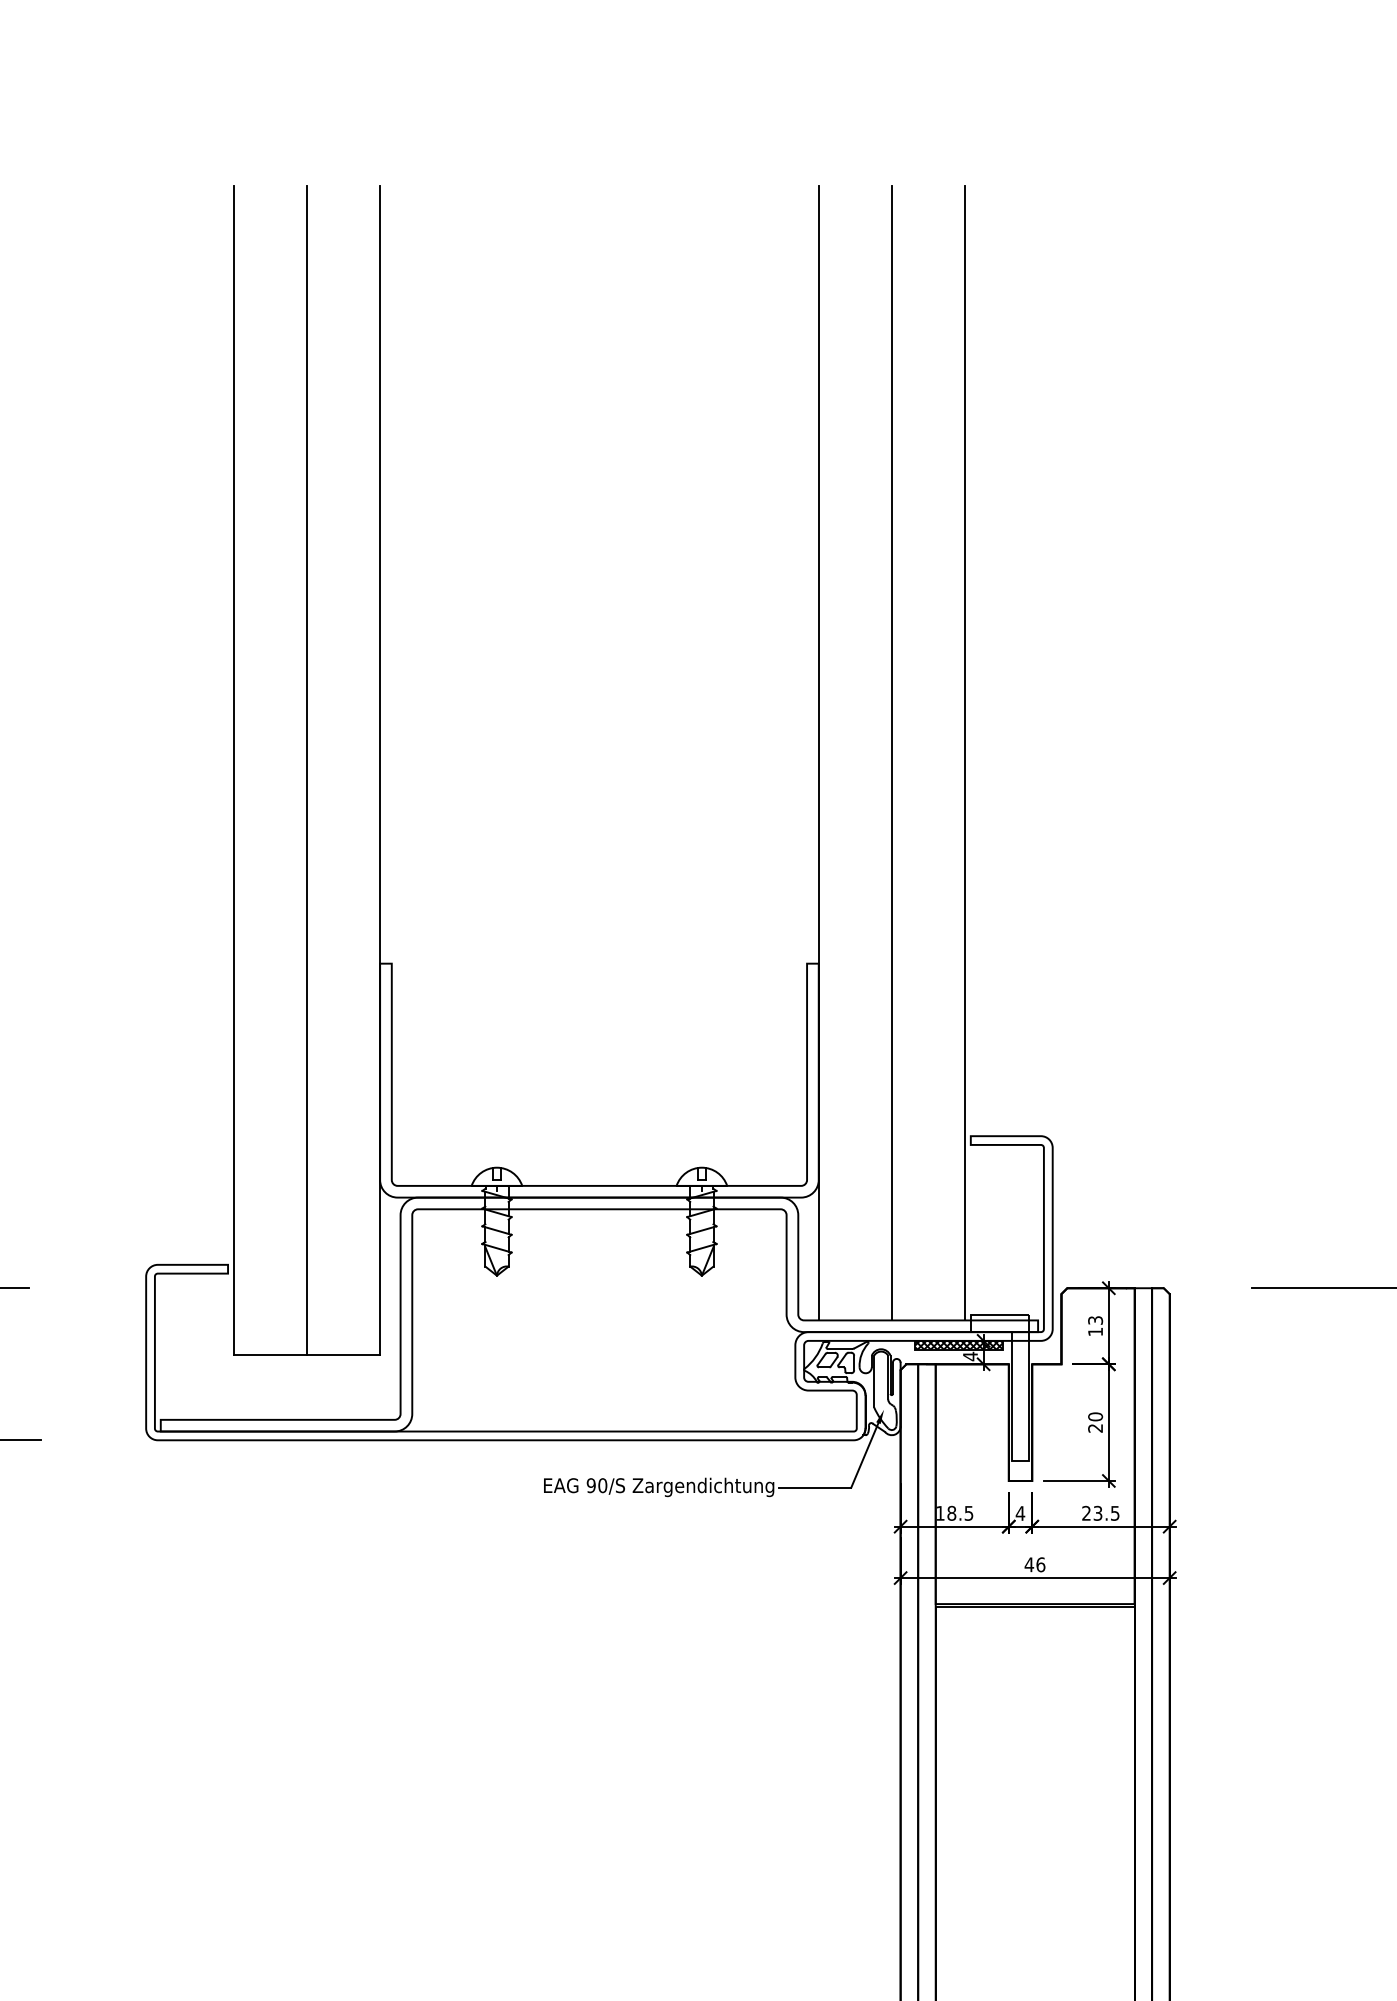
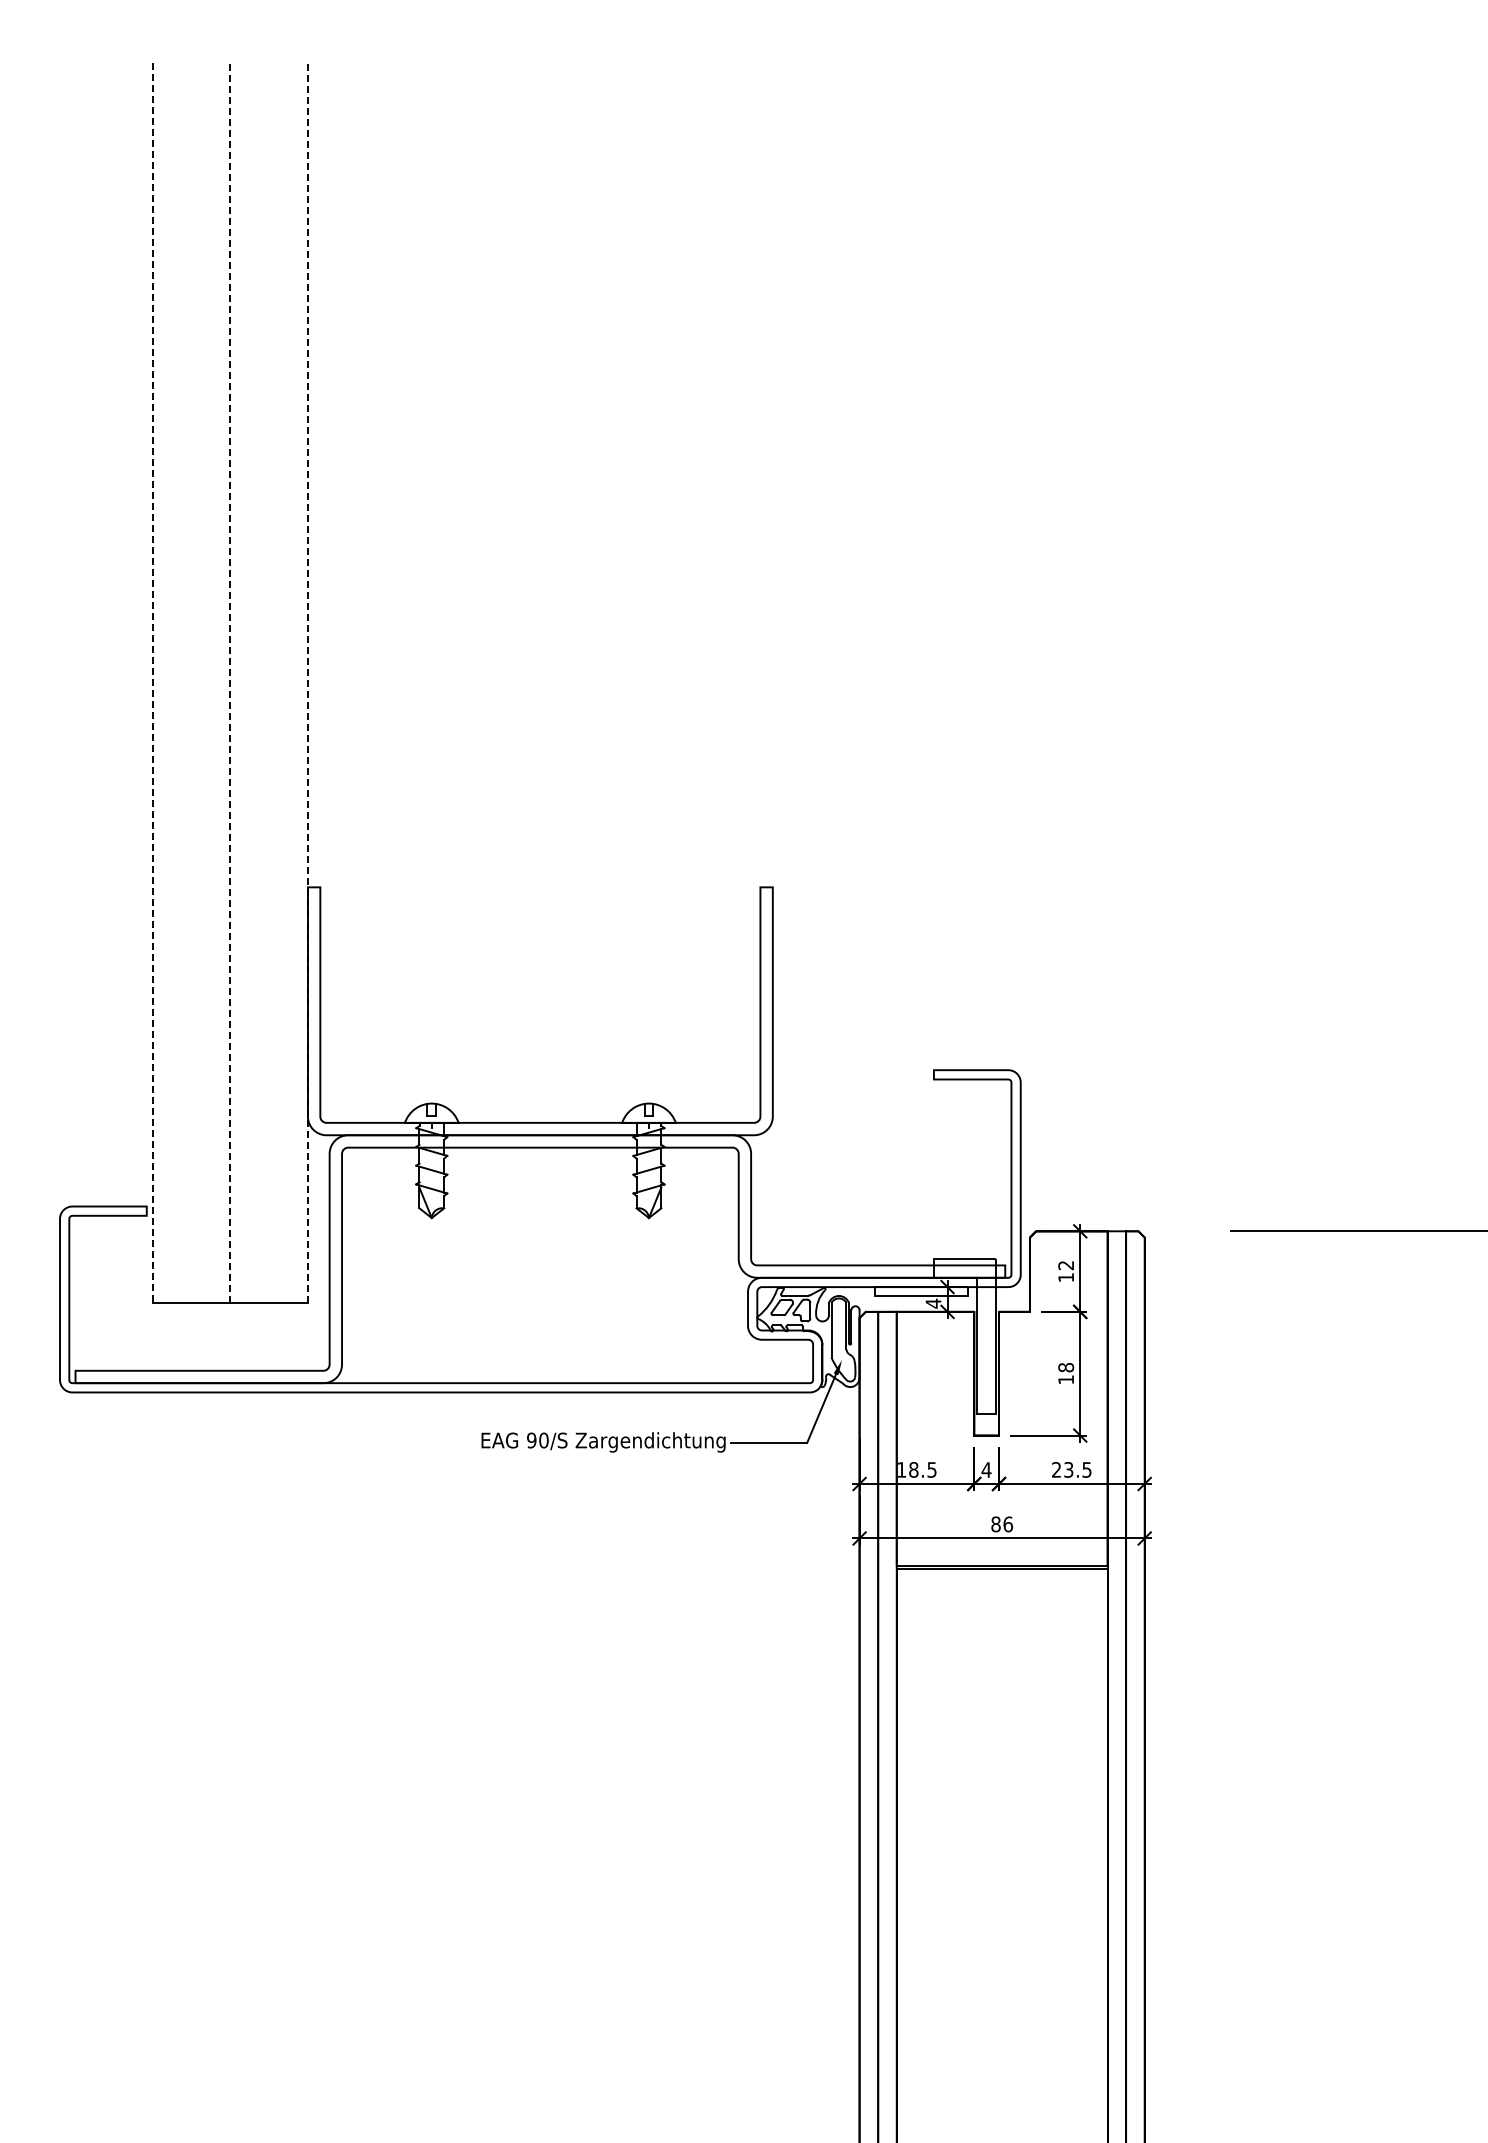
line: (818, 752) -> (772, 663), removed
line: (892, 752) -> (850, 663), removed
line: (964, 752) -> (927, 663), removed
line: (233, 770) -> (152, 682), solid -> dashed
line: (307, 770) -> (230, 682), solid -> dashed
line: (379, 770) -> (307, 682), solid -> dashed
text: (1095, 1320) -> (1066, 1265), 13 -> 12
hatch: (959, 1345) -> (921, 1291), removed
text: (1094, 1422) -> (1065, 1373), 20 -> 18
text: (1028, 1564) -> (995, 1524), 46 -> 86

